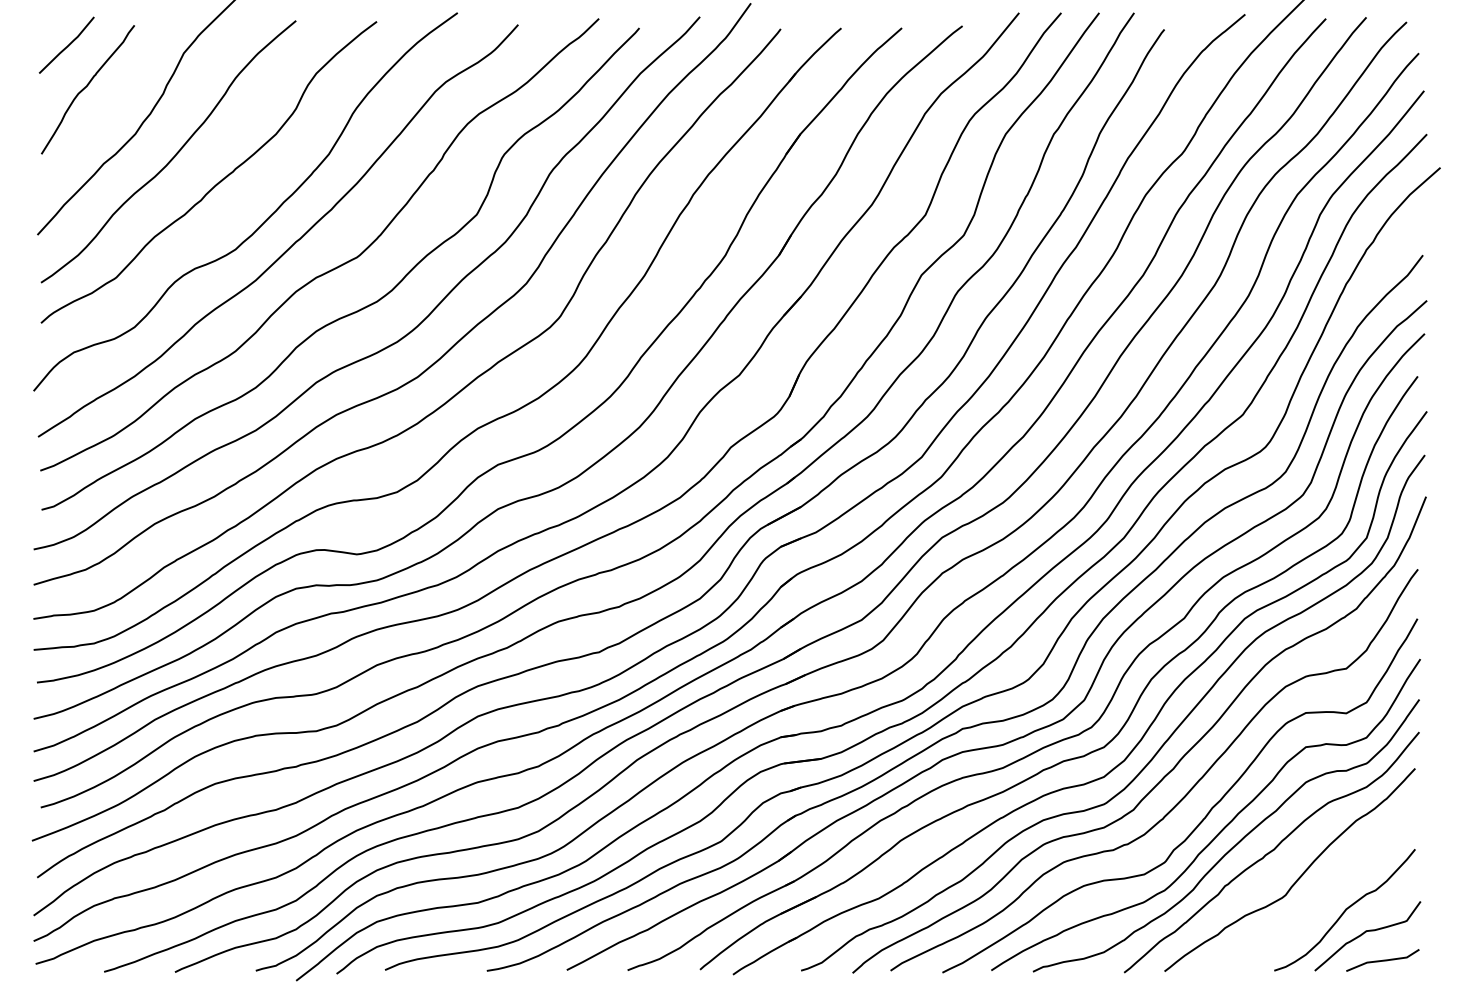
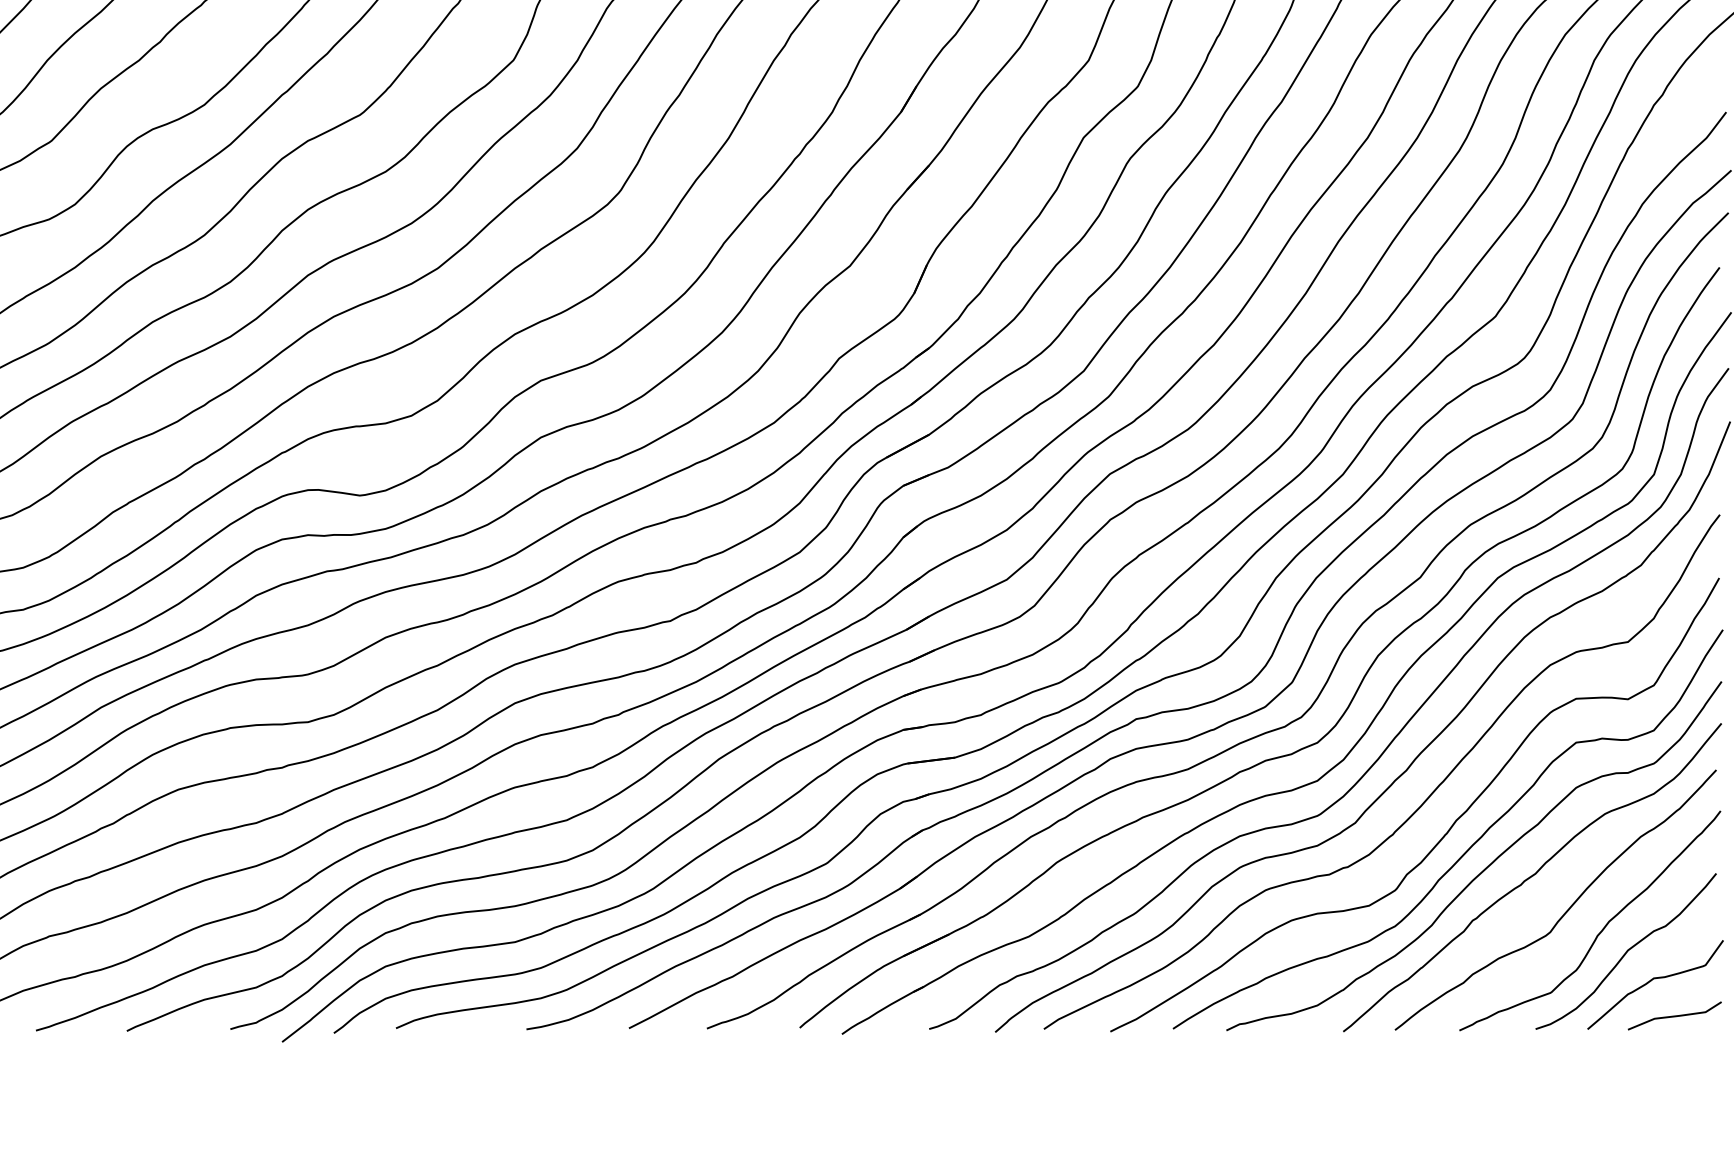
curve: (1326, 891) -> (1602, 927), added

